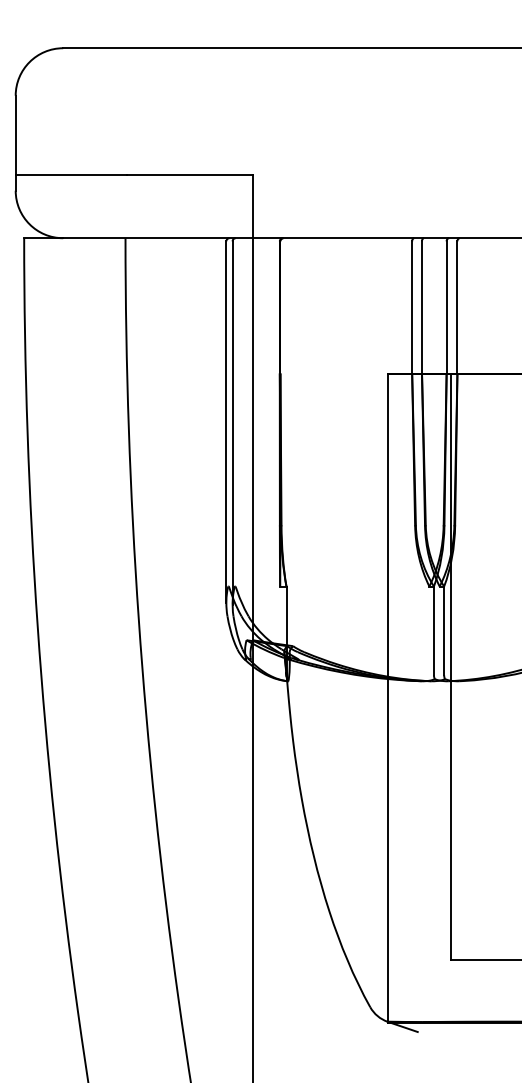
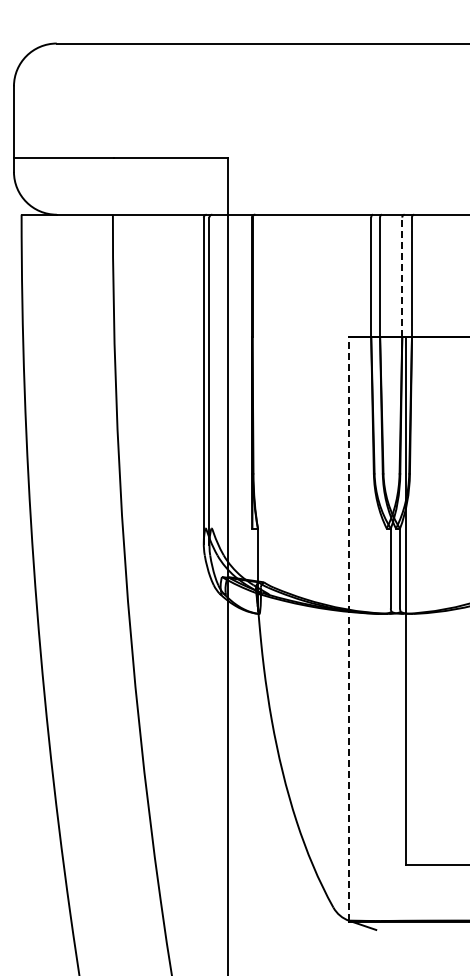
line: (446, 307) -> (402, 277), solid -> dashed
line: (388, 698) -> (349, 629), solid -> dashed

